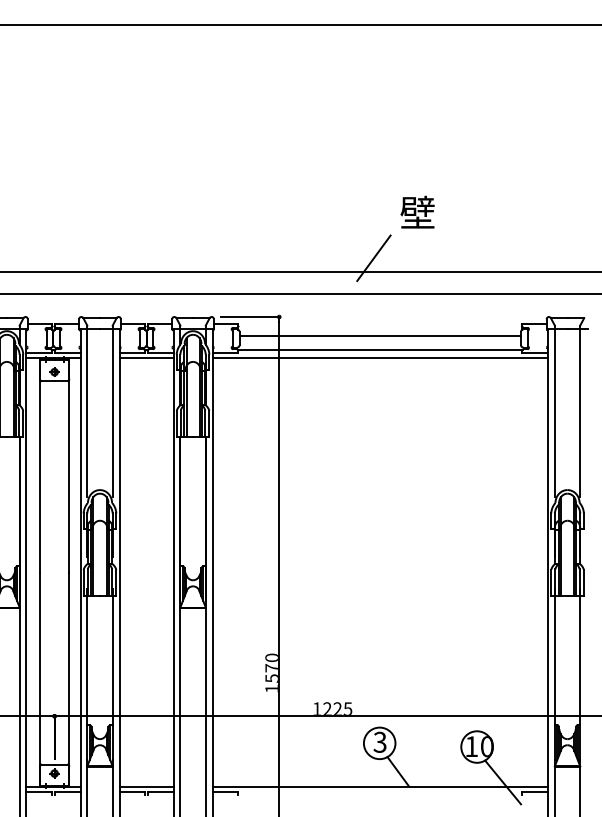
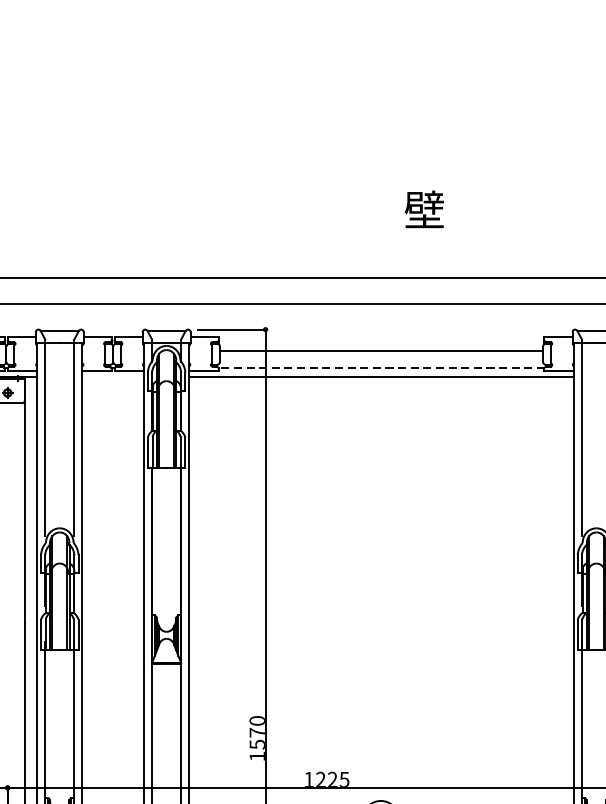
line: (373, 258) -> (373, 262), removed
line: (379, 350) -> (380, 368), solid -> dashed
line: (146, 358) -> (113, 377), removed

